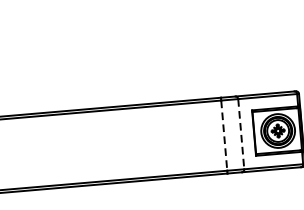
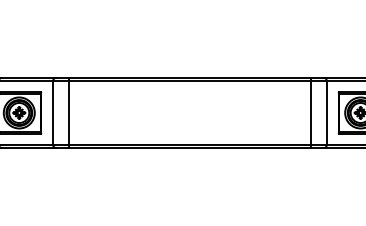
line: (241, 134) -> (326, 113), dashed -> solid
line: (224, 136) -> (311, 113), dashed -> solid

